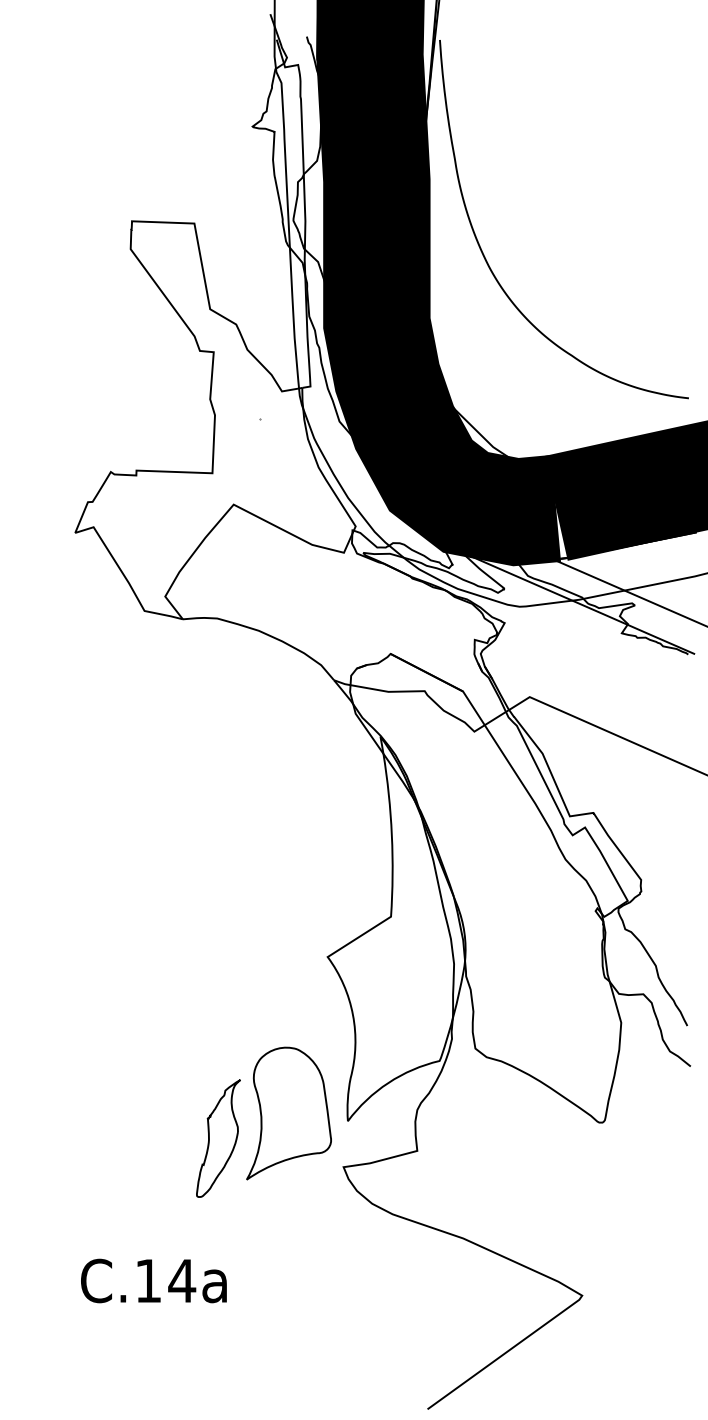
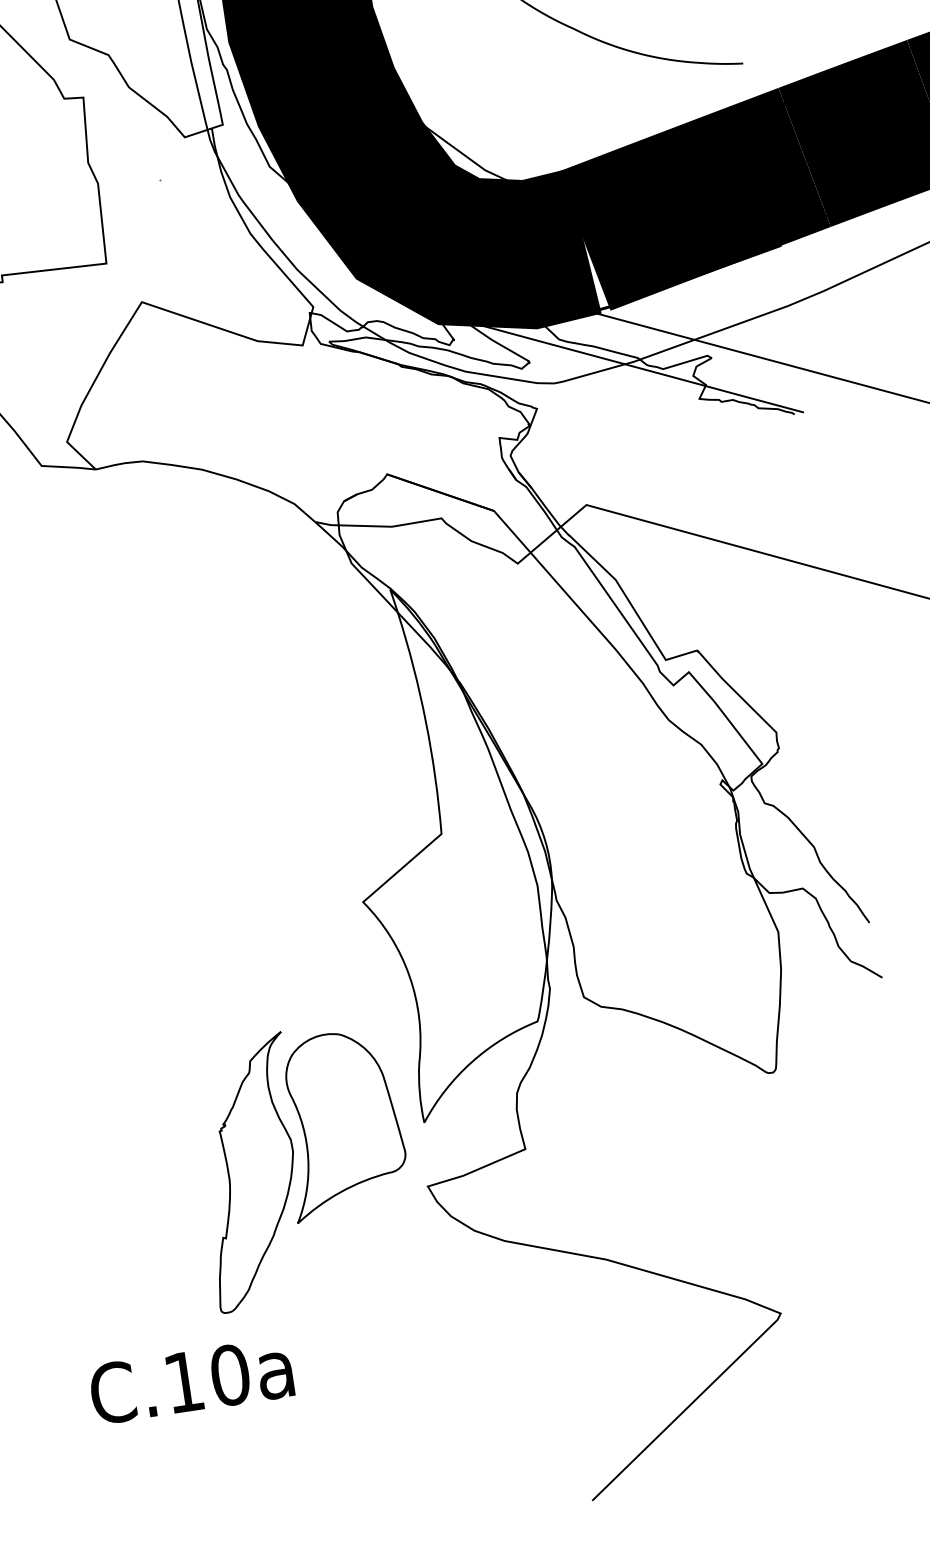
part: (218, 1138) -> (250, 1172), size x1.67
text: (182, 1280) -> (230, 1374), C.14a -> C.10a

